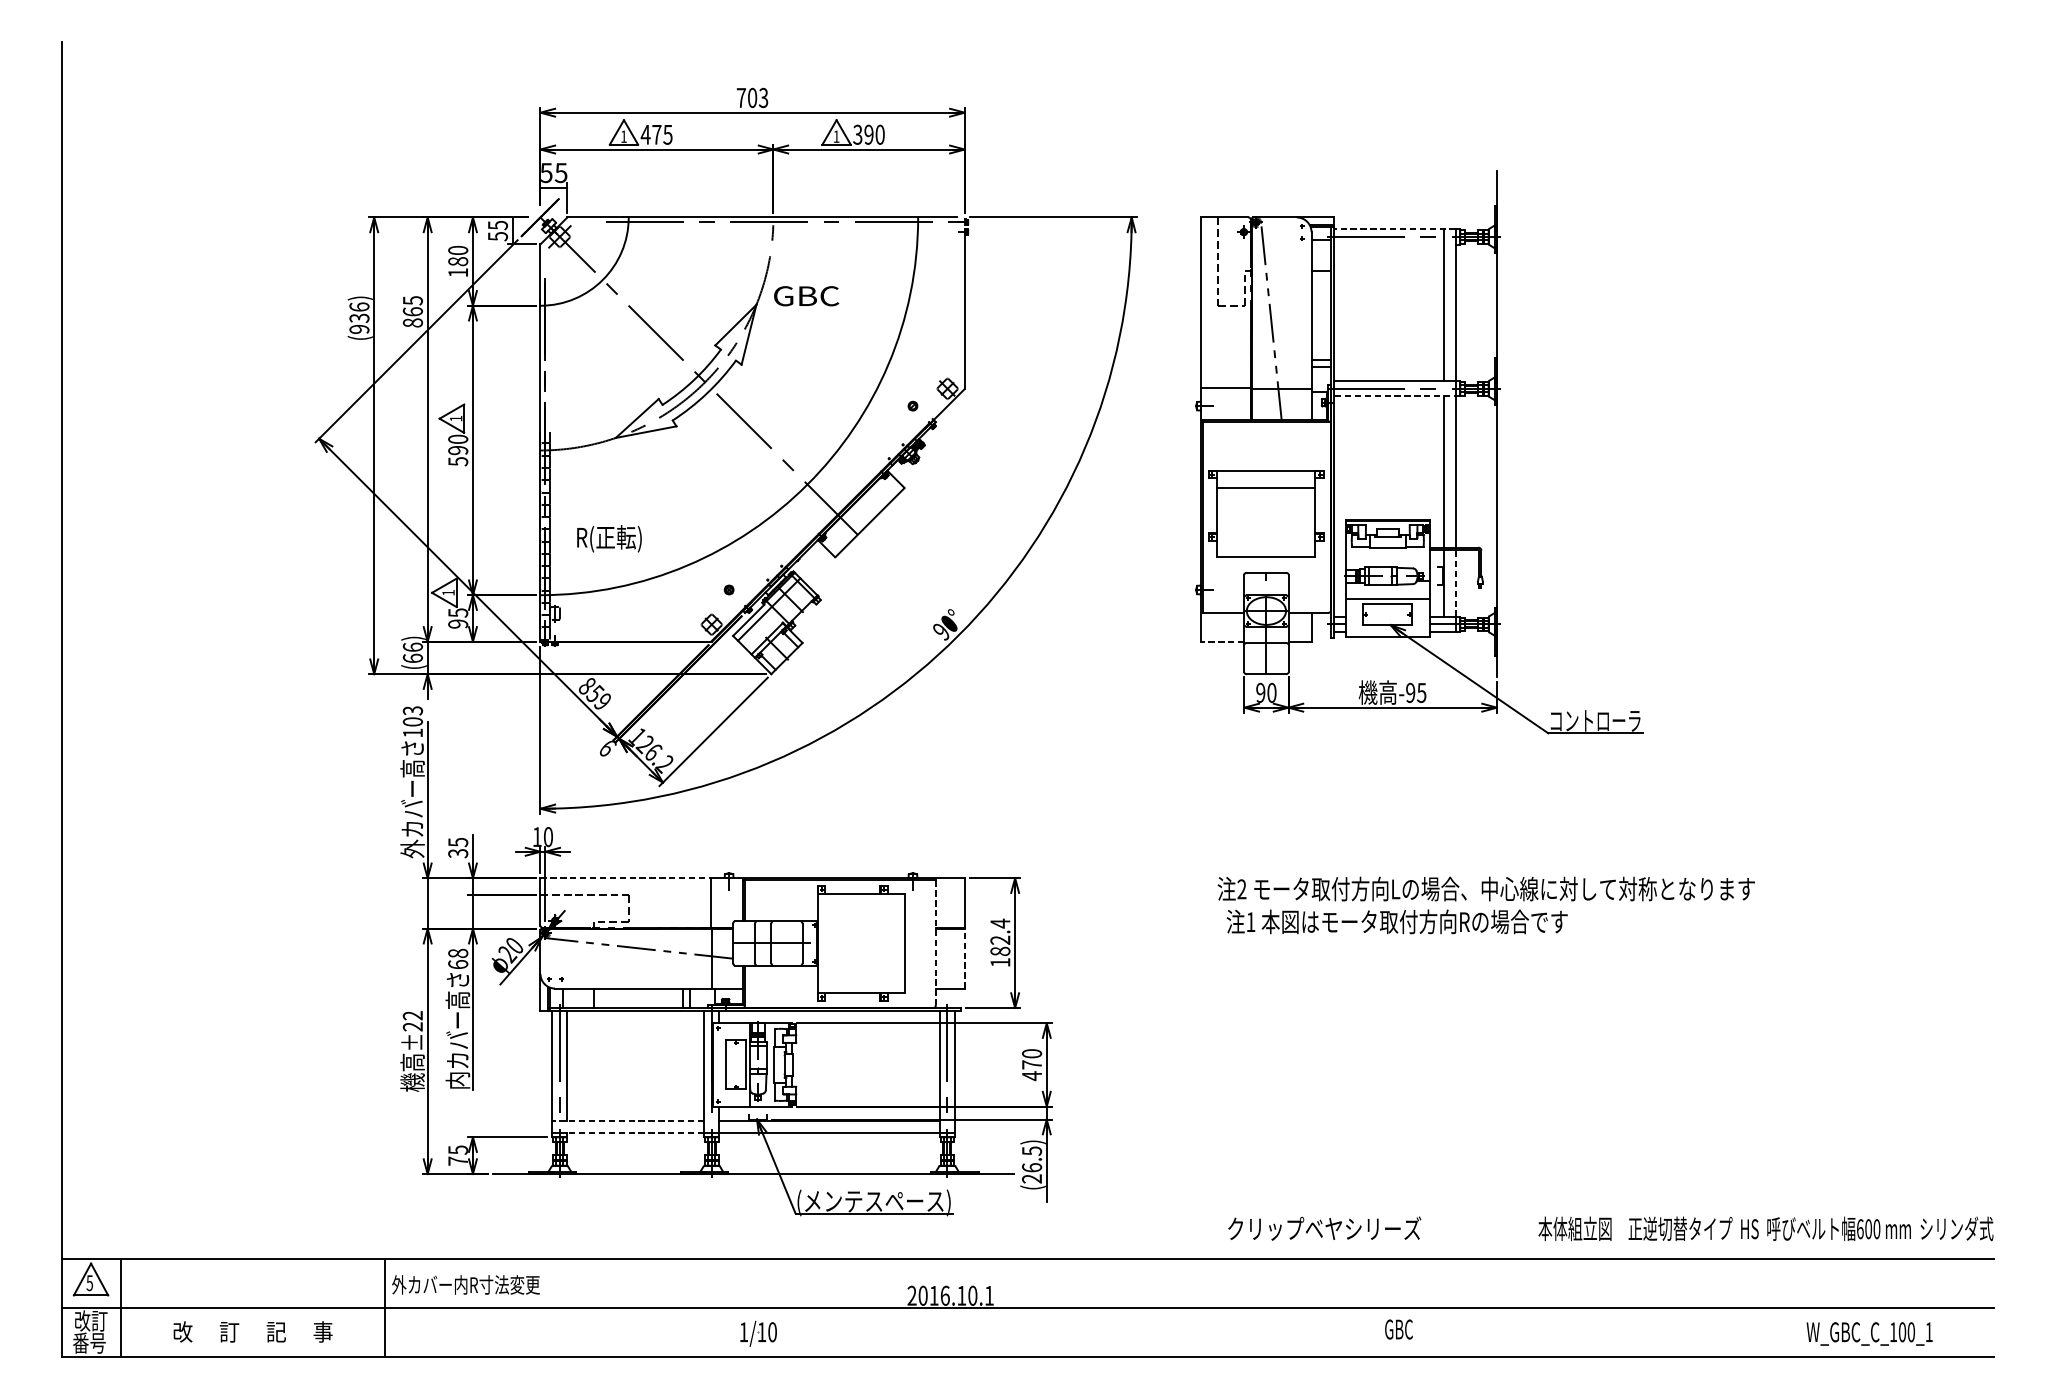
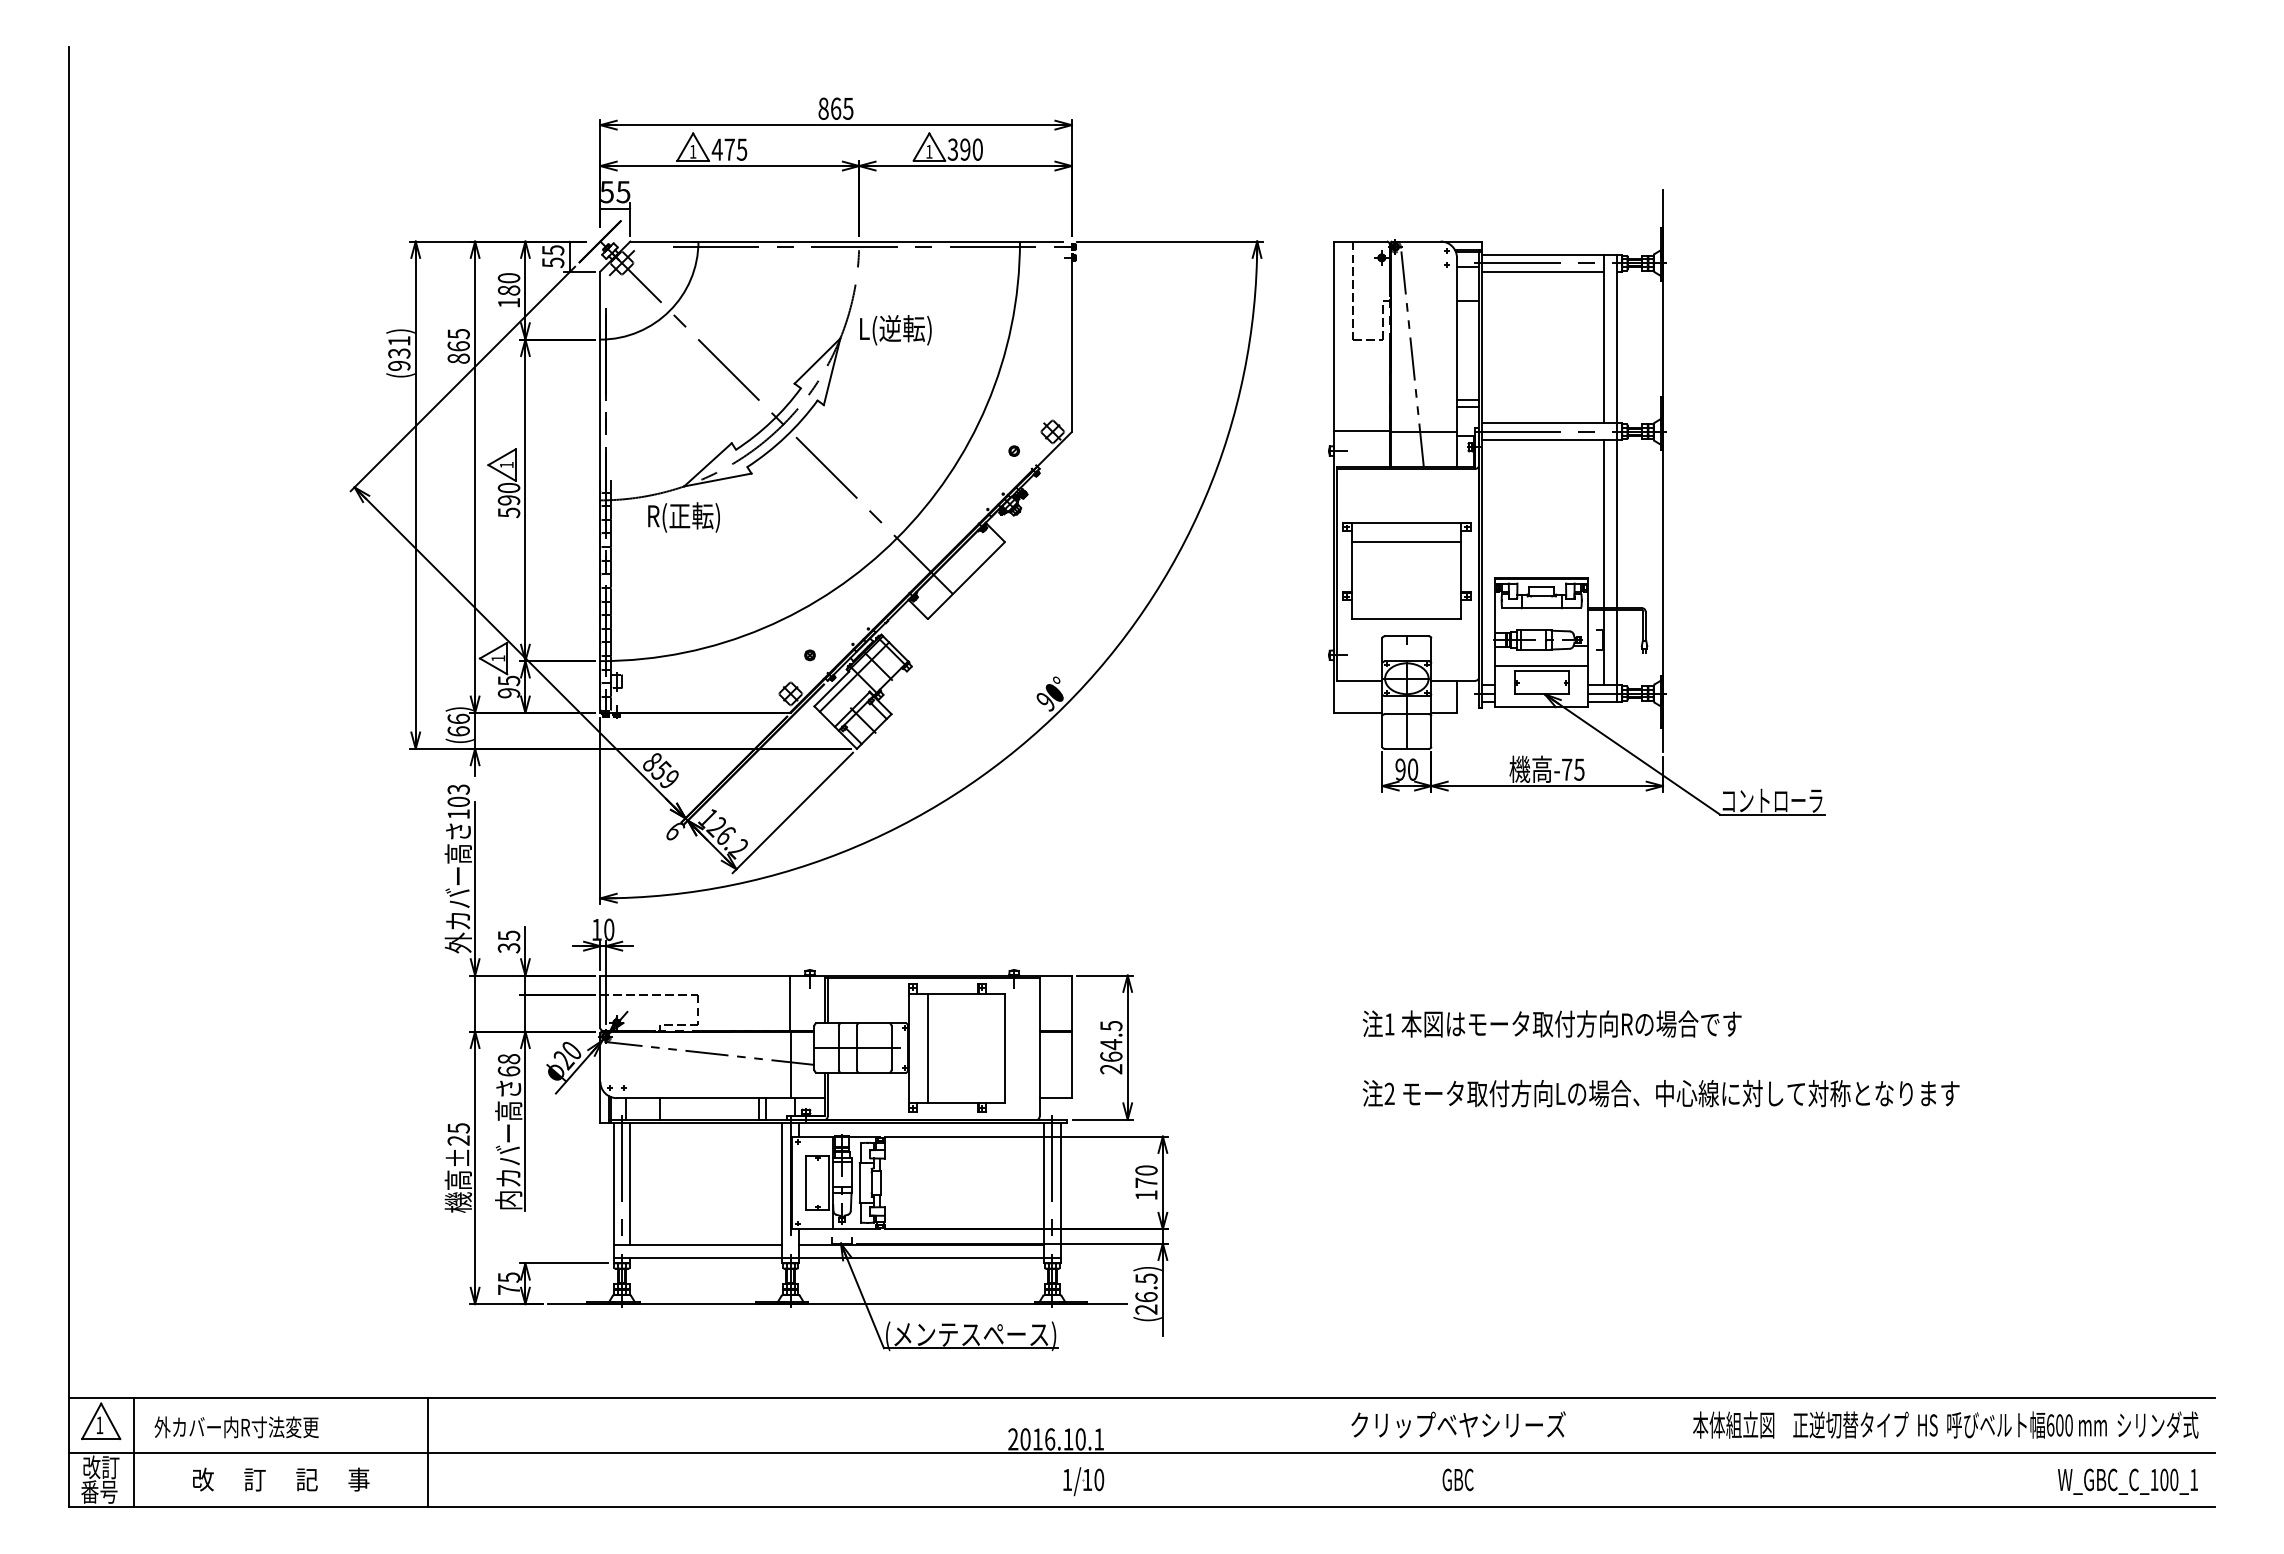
text: (752, 97) -> (835, 108), 703 -> 865
line: (1394, 229) -> (1549, 254), dashed -> solid
line: (1388, 244) -> (1542, 271), added
text: (807, 297) -> (896, 330), GBC -> L(逆転)
text: (359, 306) -> (399, 340), (936) -> (931)
line: (1396, 396) -> (1551, 440), dashed -> solid
text: (608, 538) -> (683, 517), moved
line: (1456, 582) -> (1617, 647), dashed -> solid
line: (1222, 641) -> (1358, 712), dashed -> solid
text: (1411, 692) -> (1567, 769), -95 -> -75
line: (626, 878) -> (695, 975), dashed -> solid
text: (1485, 888) -> (1660, 1093), moved
line: (834, 943) -> (927, 1047), added
line: (935, 943) -> (1039, 1047), dashed -> solid
text: (1000, 943) -> (1111, 1047), 182.4 -> 264.5
line: (964, 958) -> (1071, 1064), dashed -> solid
text: (412, 1015) -> (458, 1128), ±22 -> ±25
text: (1032, 1075) -> (1146, 1194), 470 -> 170
line: (627, 1120) -> (697, 1244), dashed -> solid
line: (635, 1132) -> (706, 1258), dashed -> solid
text: (1324, 1228) -> (1458, 1424), moved
text: (1765, 1228) -> (1945, 1424), moved
text: (89, 1283) -> (99, 1425), 5 -> 1
text: (465, 1285) -> (236, 1427), moved
text: (1398, 1329) -> (1457, 1479), moved
part: (758, 1333) -> (1083, 1481), moved
text: (1869, 1333) -> (2127, 1481), moved

